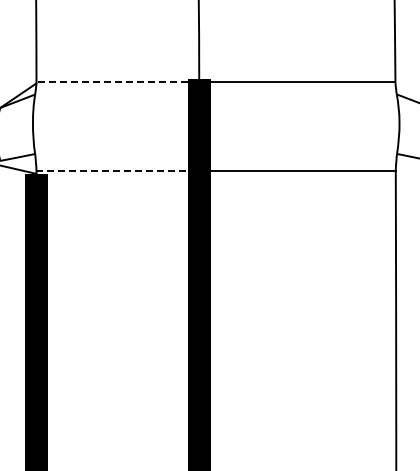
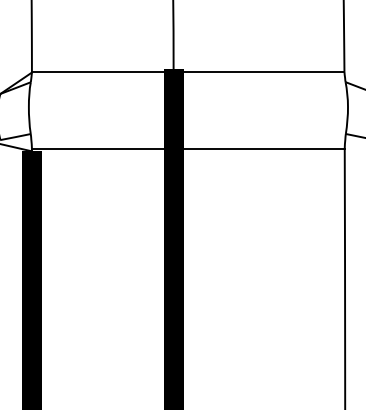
line: (117, 82) -> (102, 71), dashed -> solid
line: (118, 170) -> (103, 148), dashed -> solid

